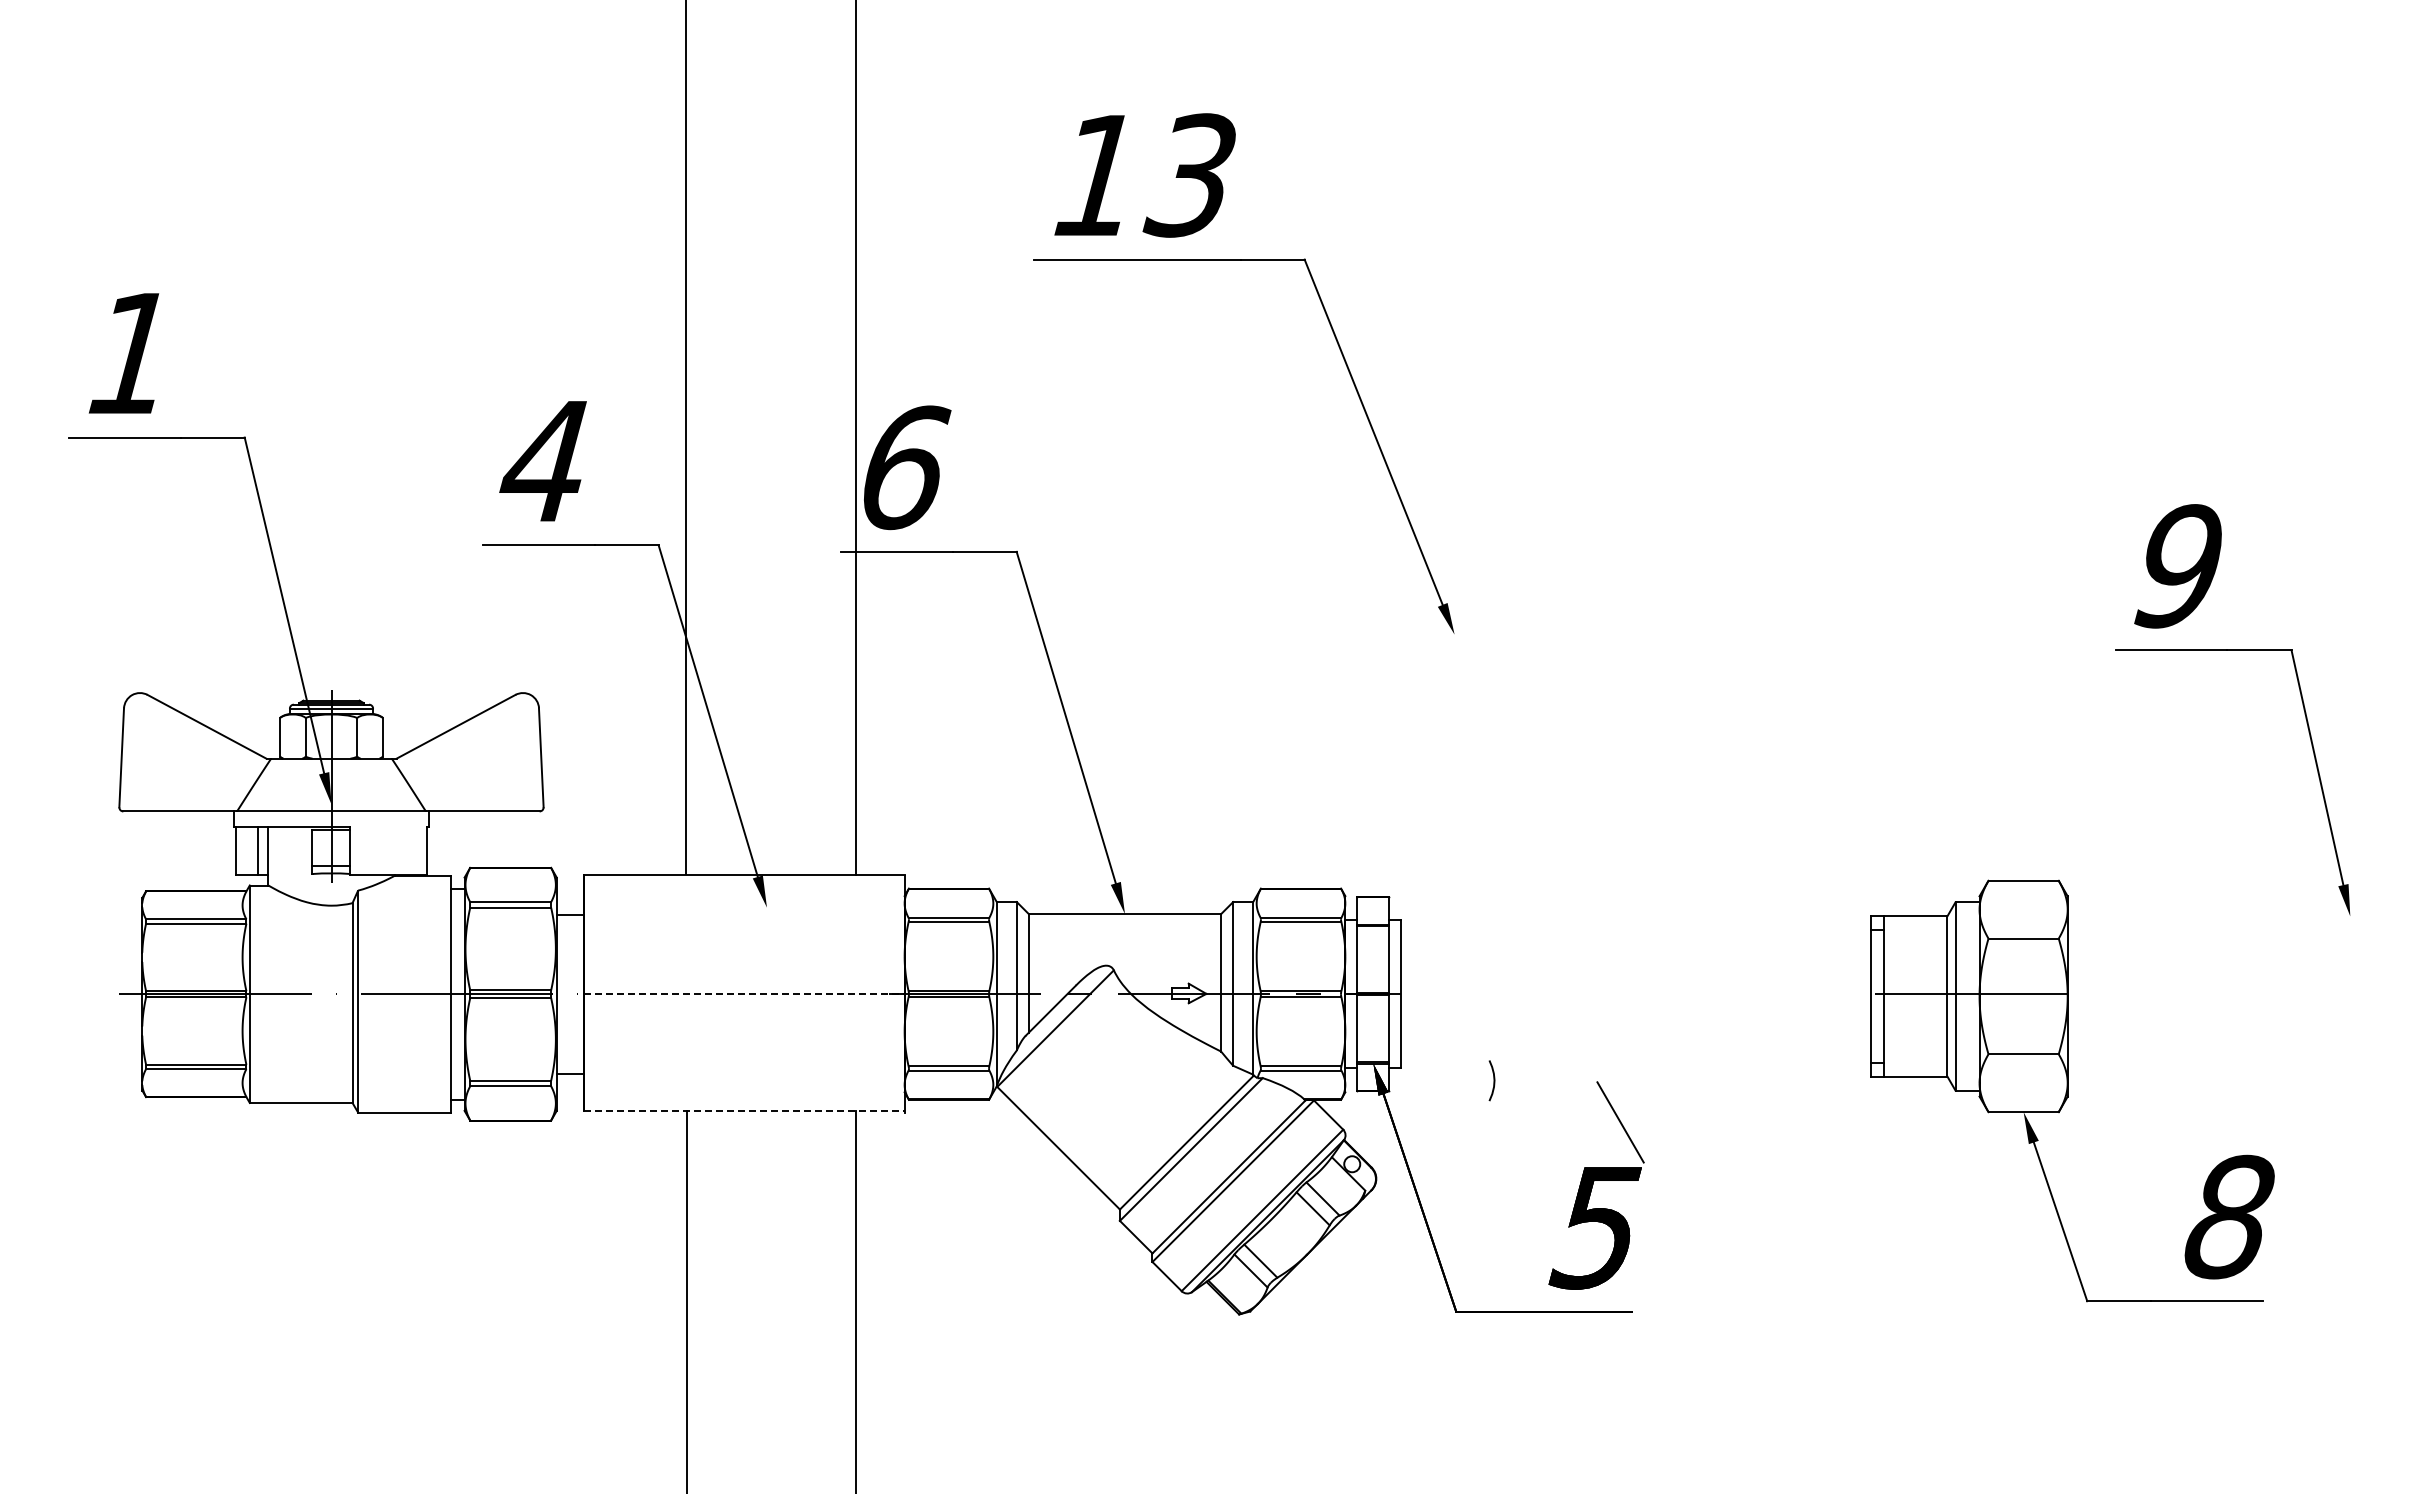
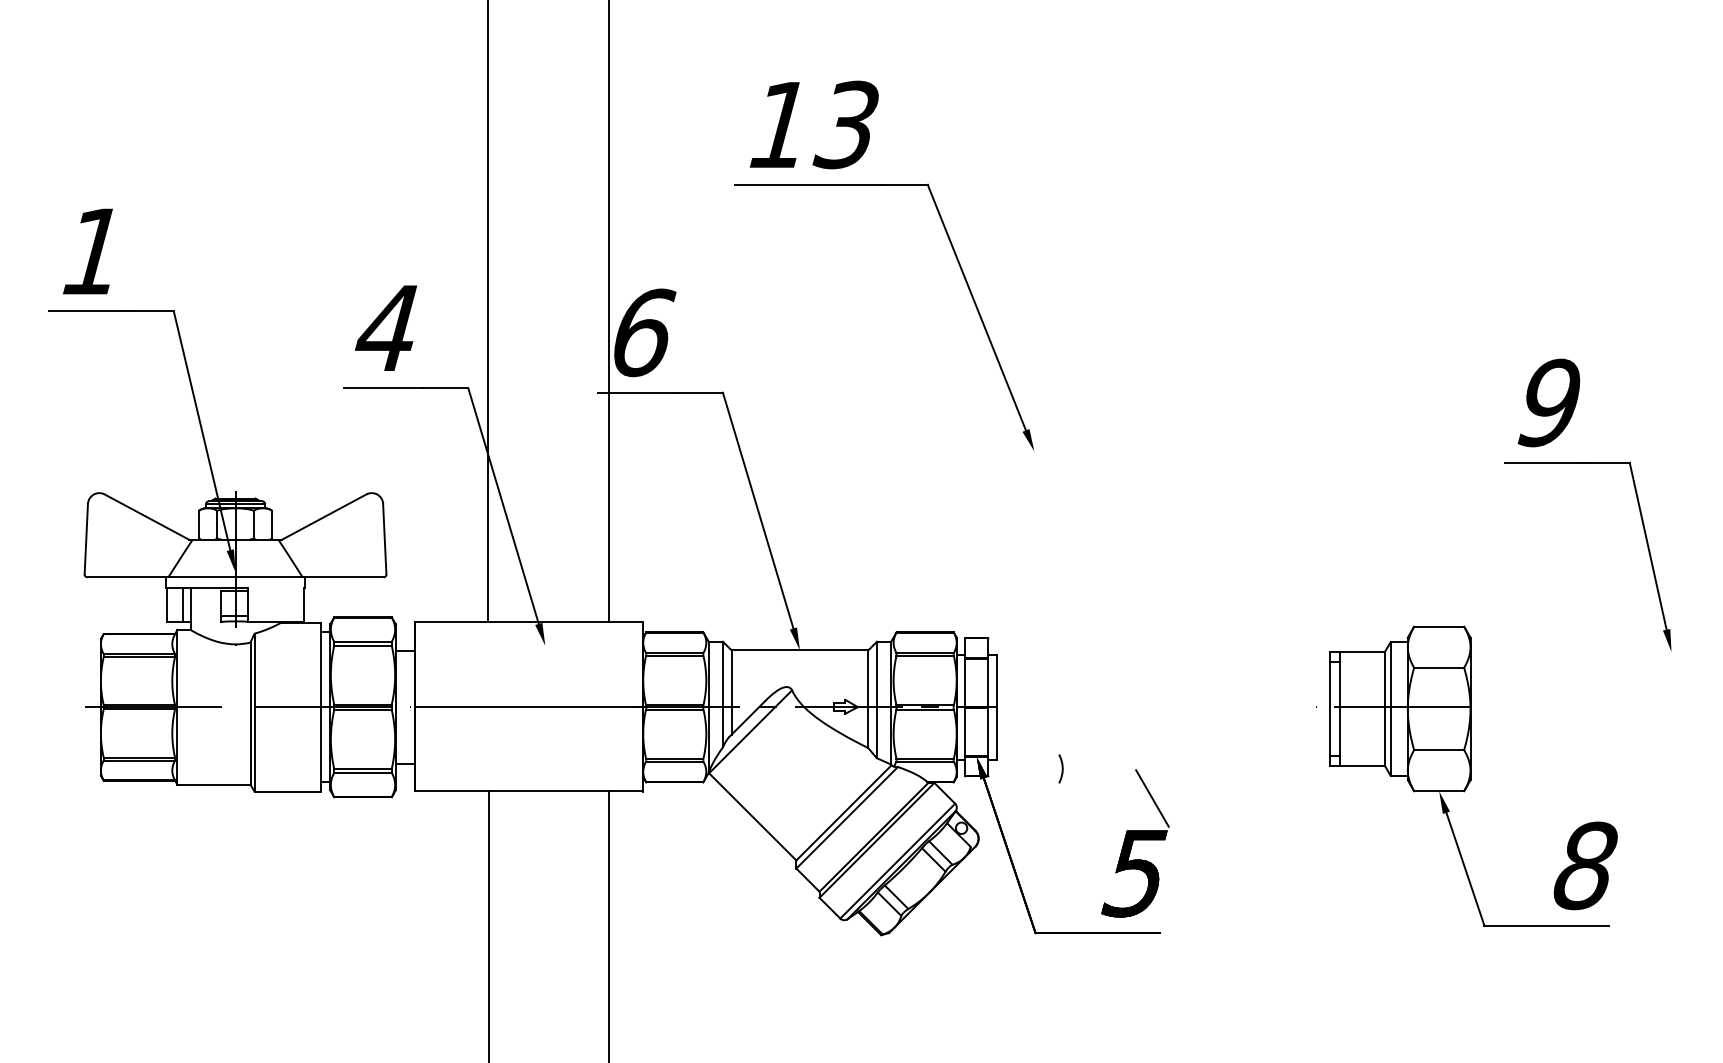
line: (744, 994) -> (529, 707), dashed -> solid
line: (744, 1111) -> (529, 790), dashed -> solid

